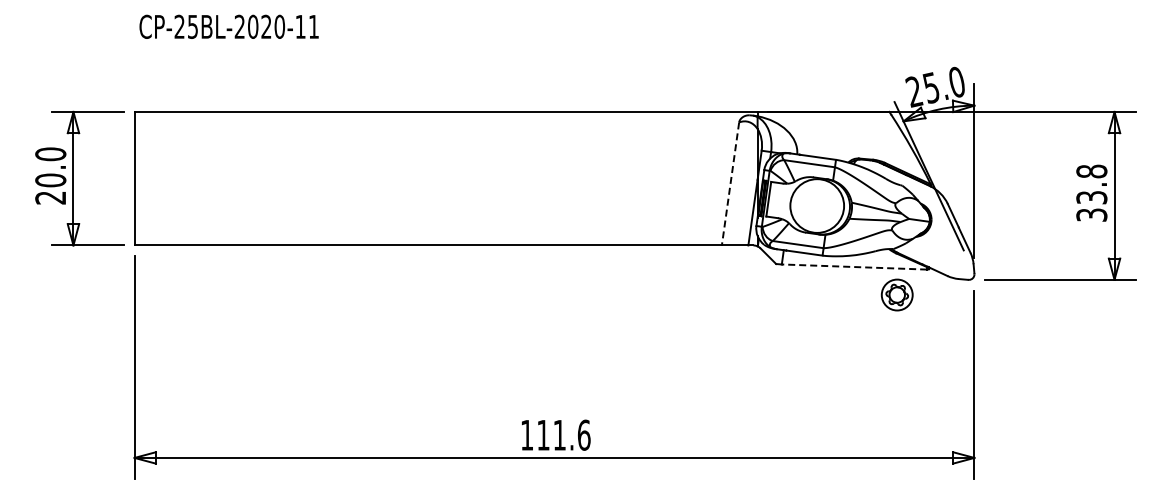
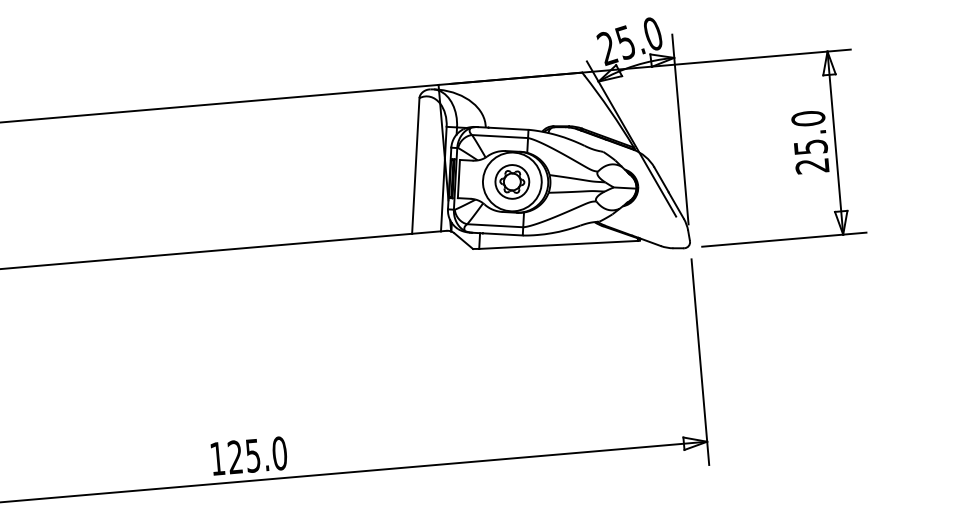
line: (730, 184) -> (415, 166), dashed -> solid
text: (1091, 192) -> (809, 141), 33.8 -> 25.0
line: (854, 267) -> (558, 245), dashed -> solid
part: (896, 294) -> (511, 181), moved
text: (563, 434) -> (257, 454), 111.6 -> 125.0

